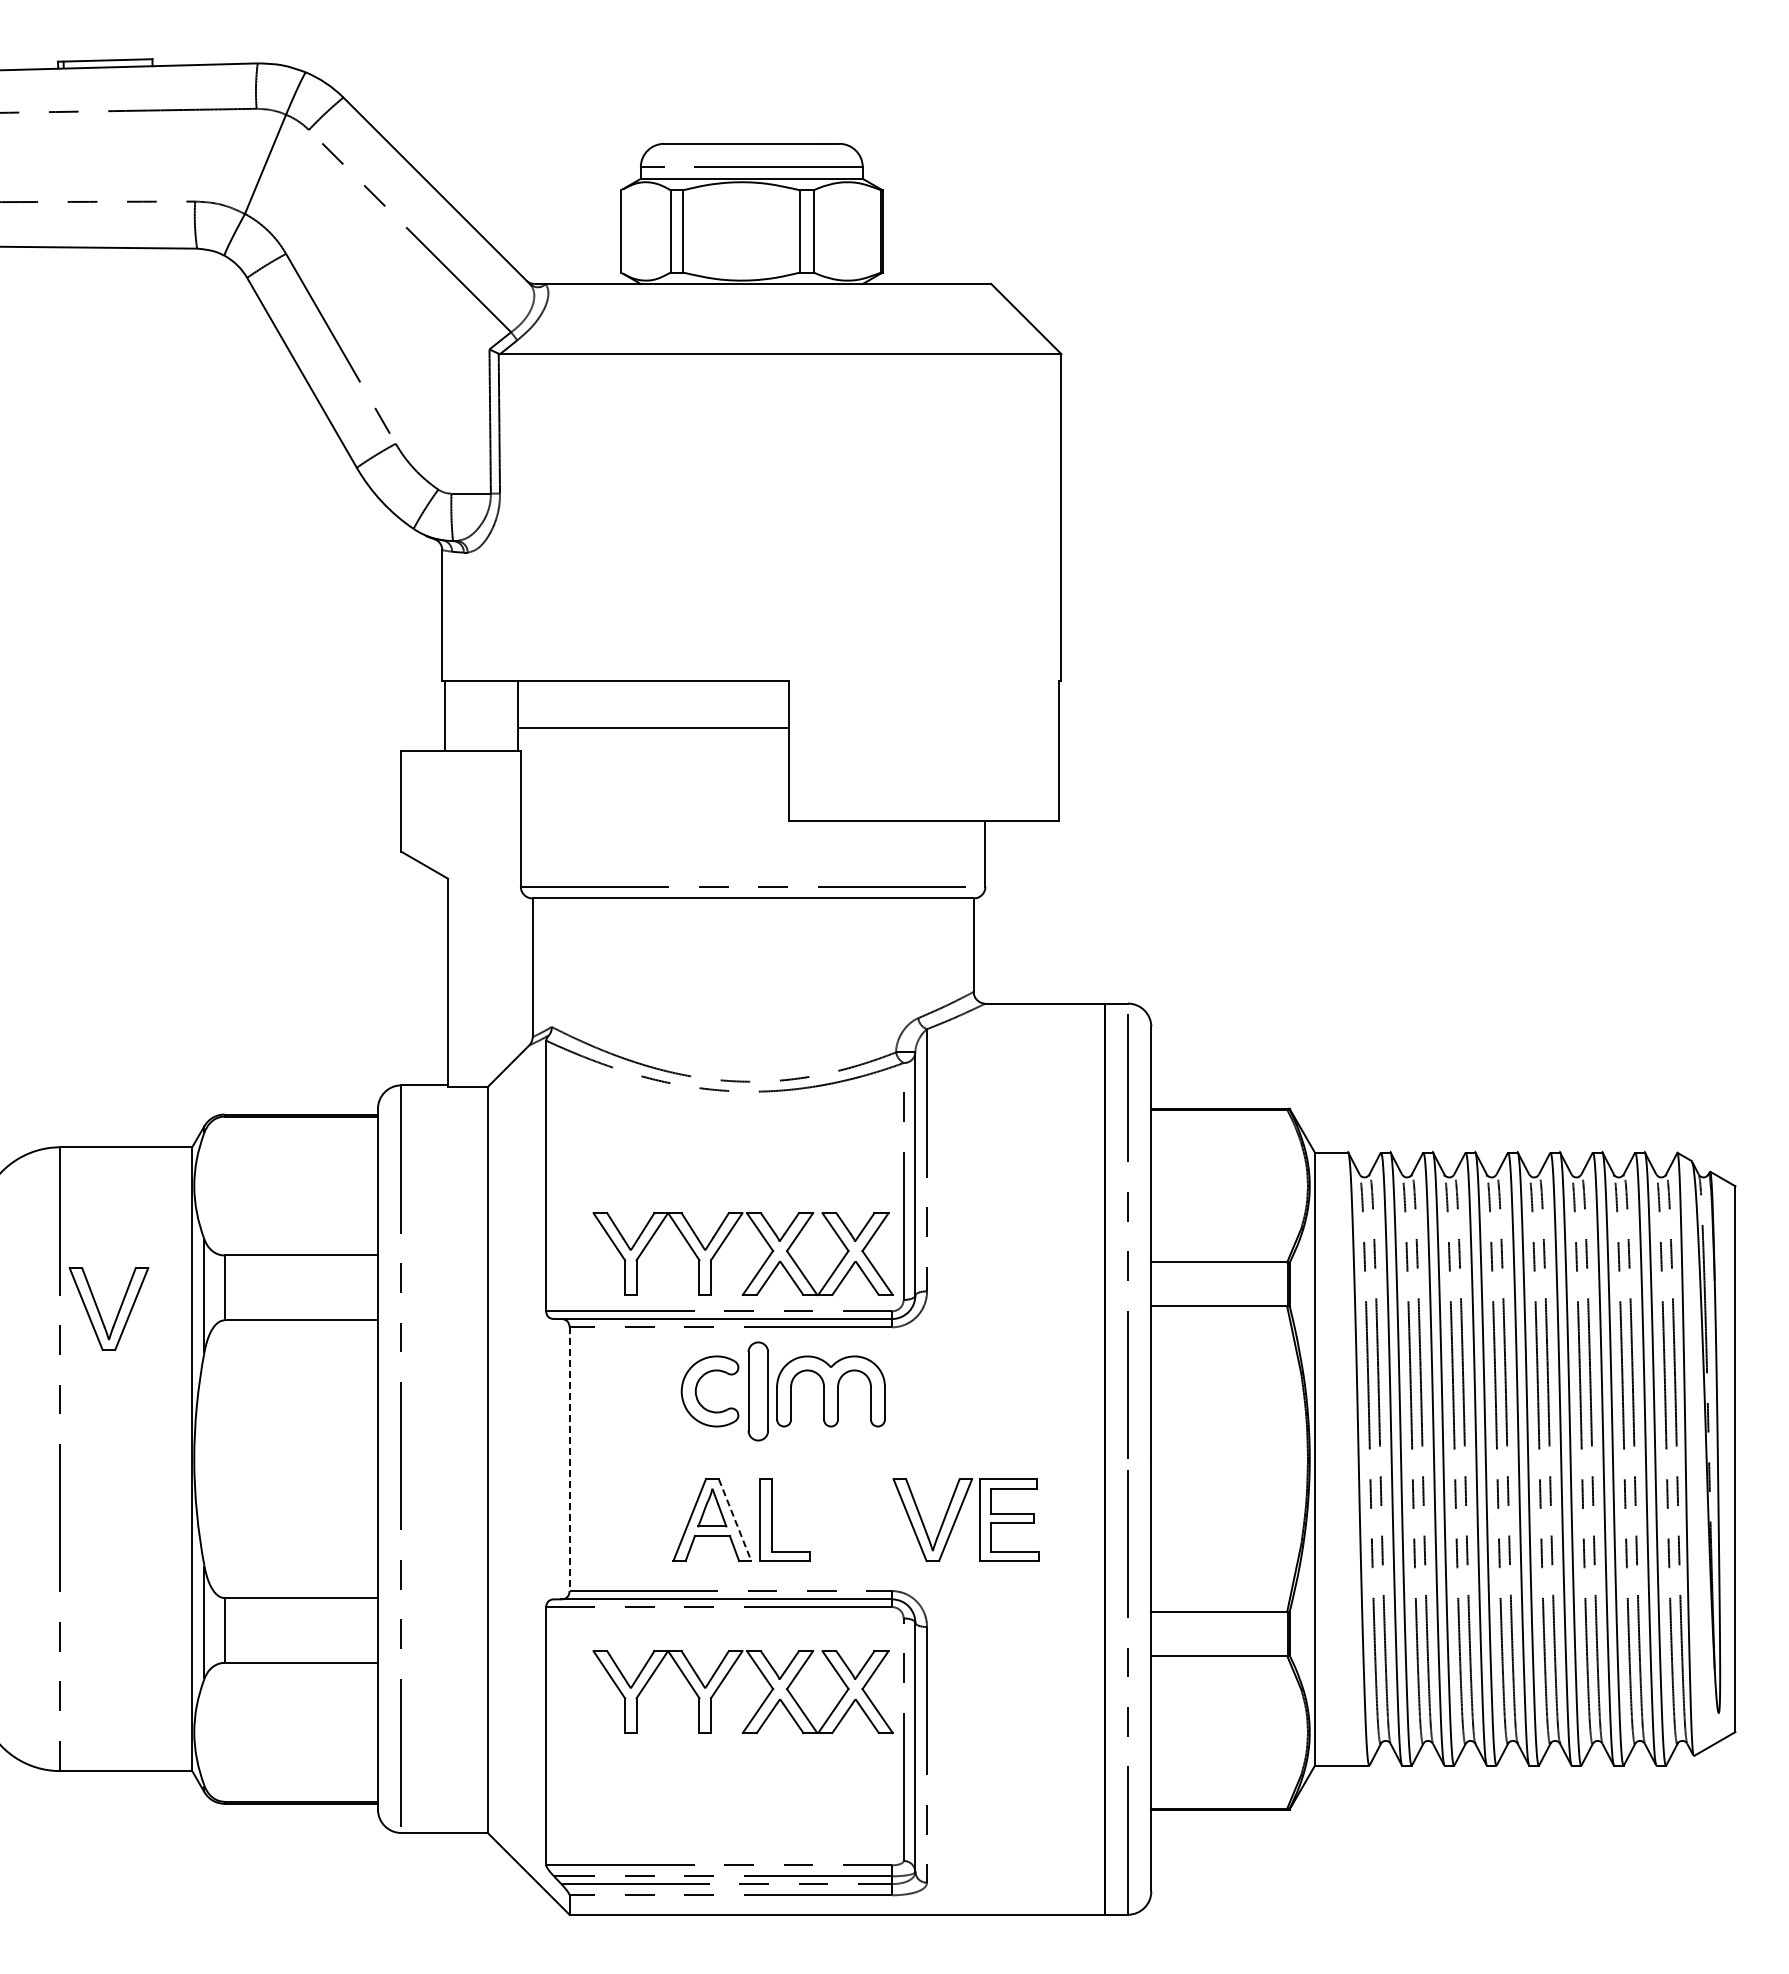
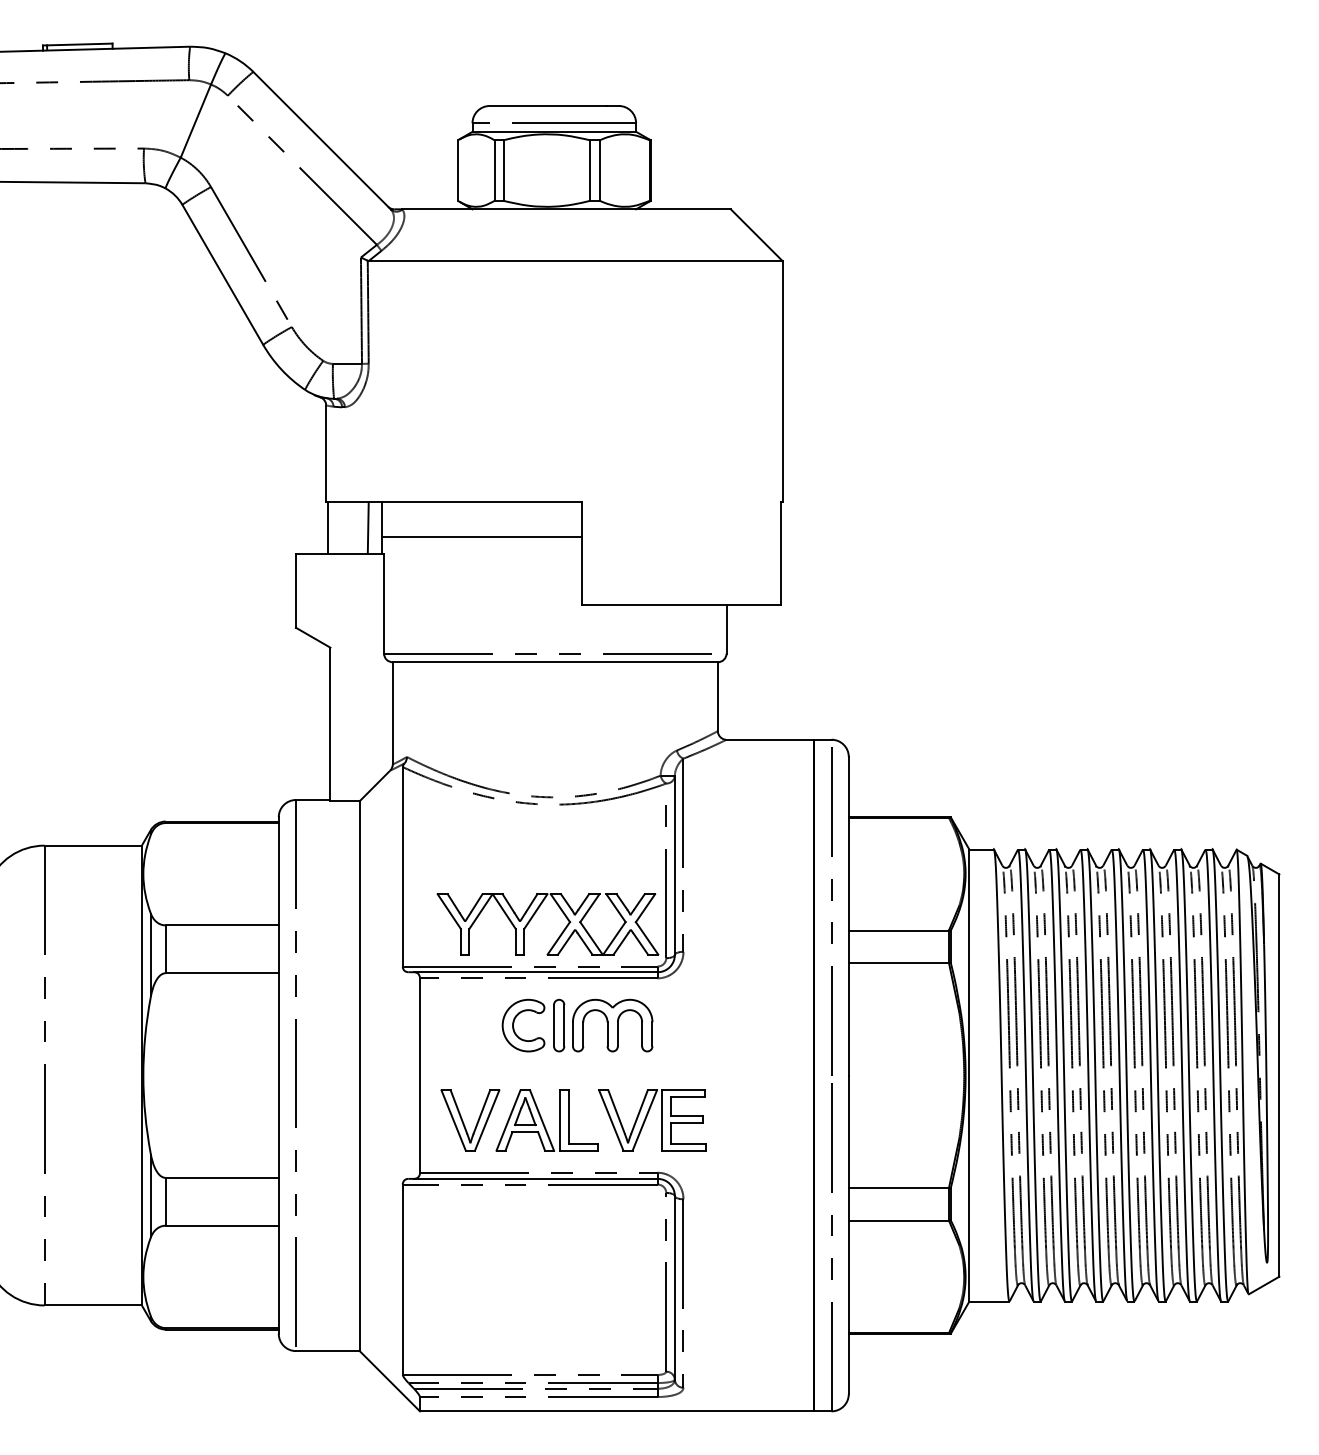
line: (499, 716) -> (368, 528), added
part: (100, 1313) -> (464, 1123), moved
part: (758, 1391) -> (559, 1025), size x0.71
line: (569, 1459) -> (419, 1075), dashed -> solid
part: (957, 1518) -> (646, 1119), moved
line: (735, 1520) -> (542, 1120), dashed -> solid
part: (724, 1680) -> (534, 1238), removed

